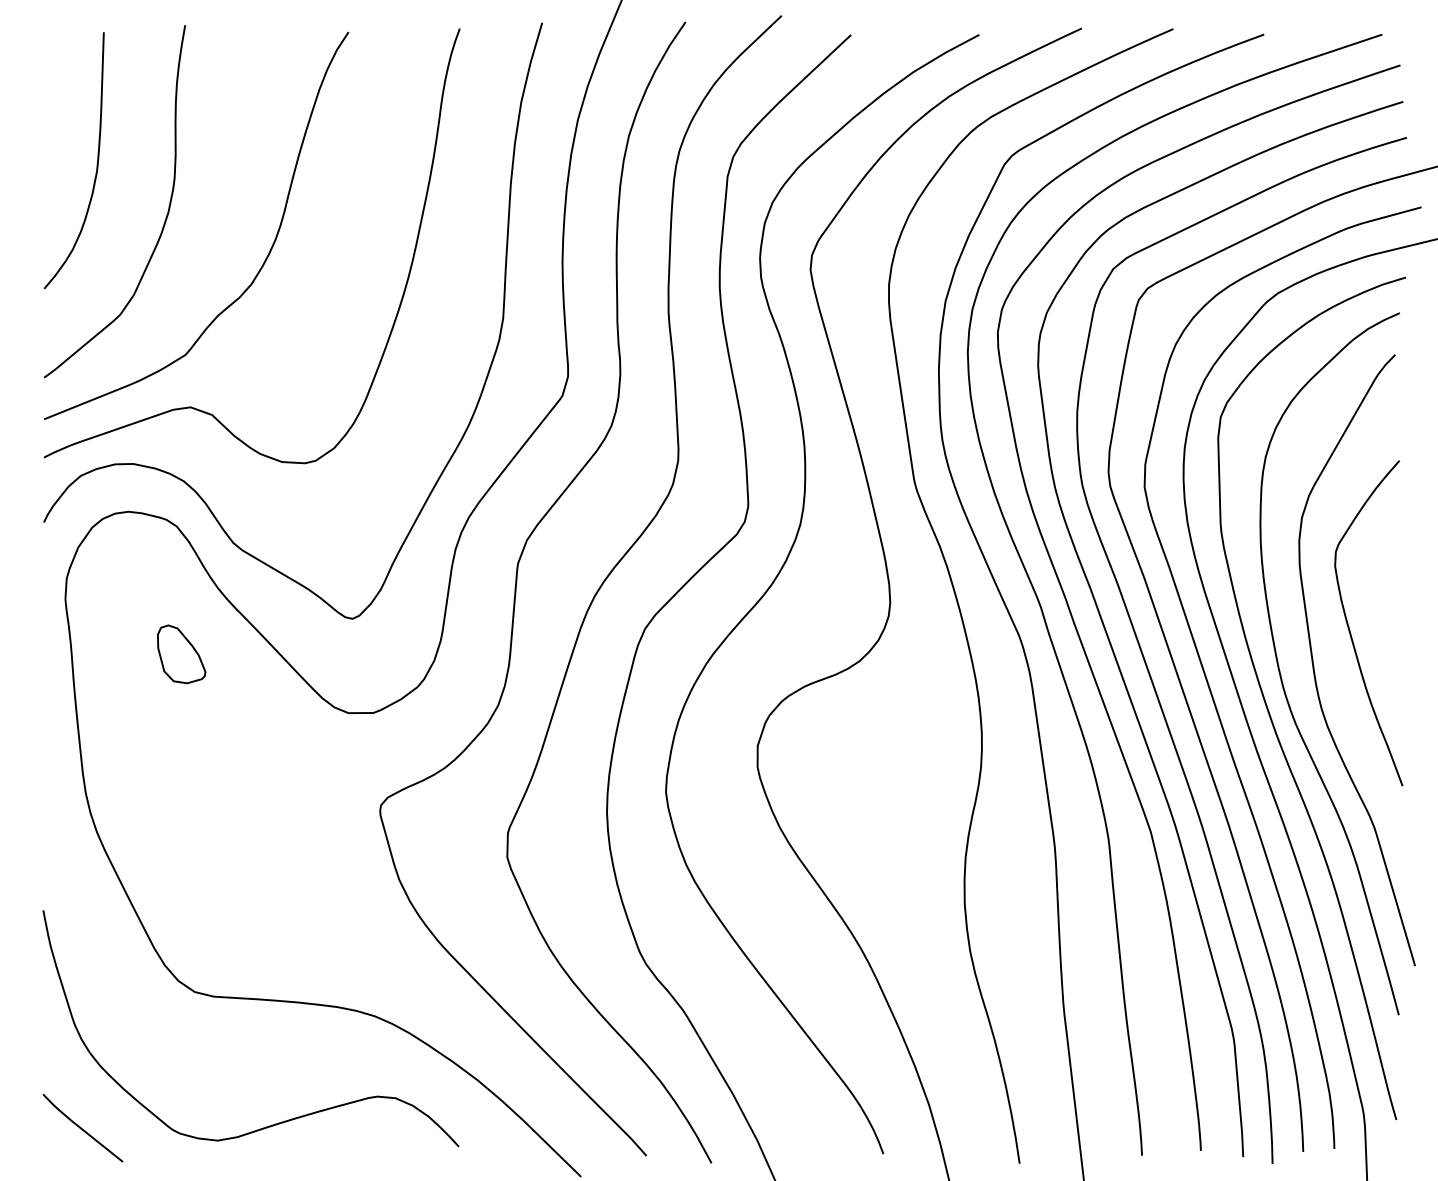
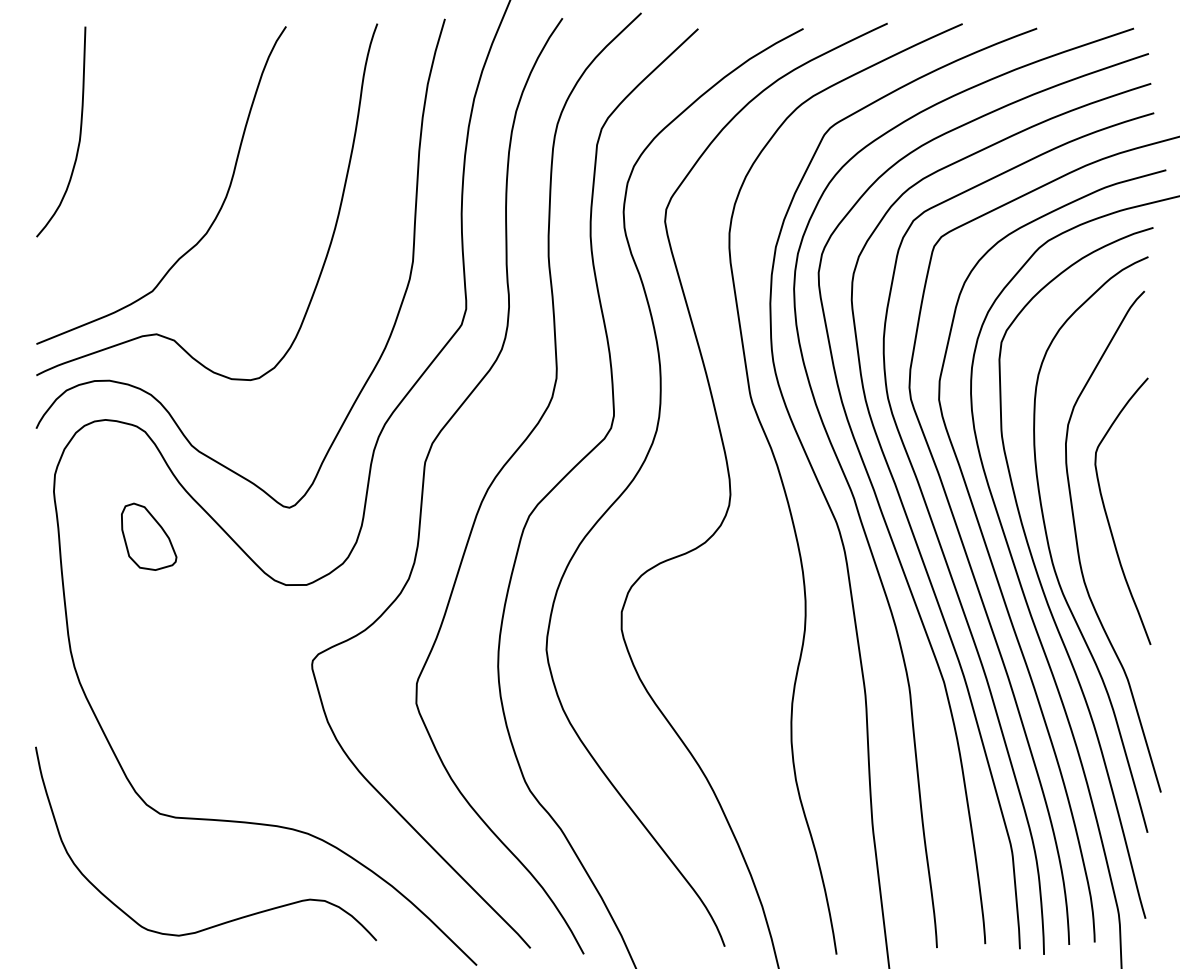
curve: (165, 217) -> (136, 178), removed
part: (181, 654) -> (149, 536), size x1.4
line: (81, 1127) -> (67, 924), removed

